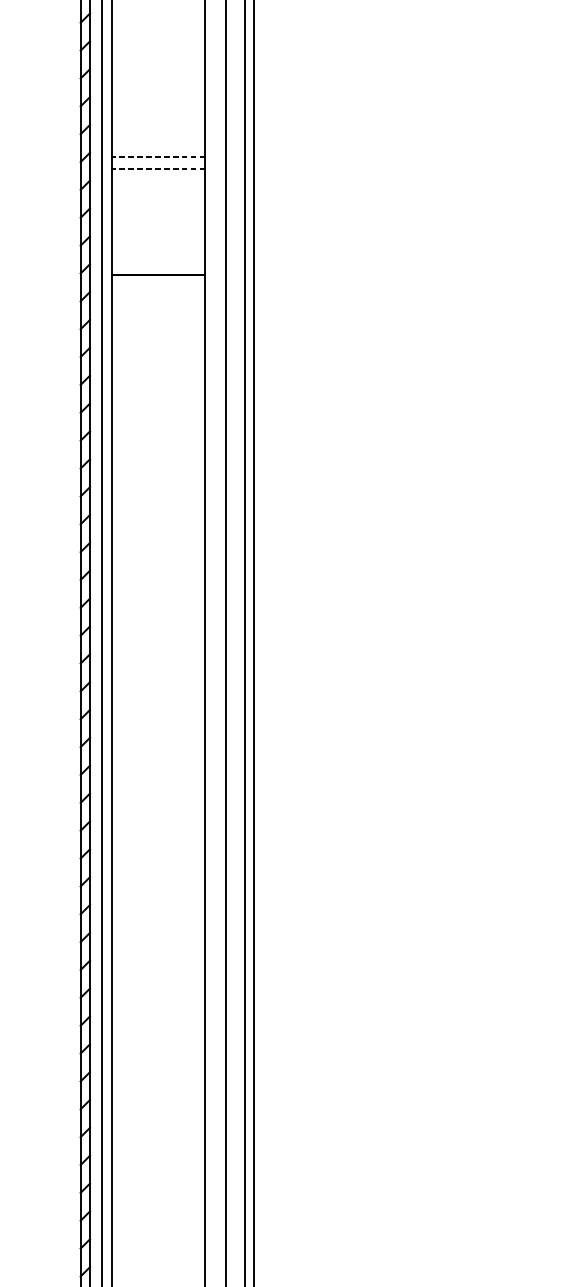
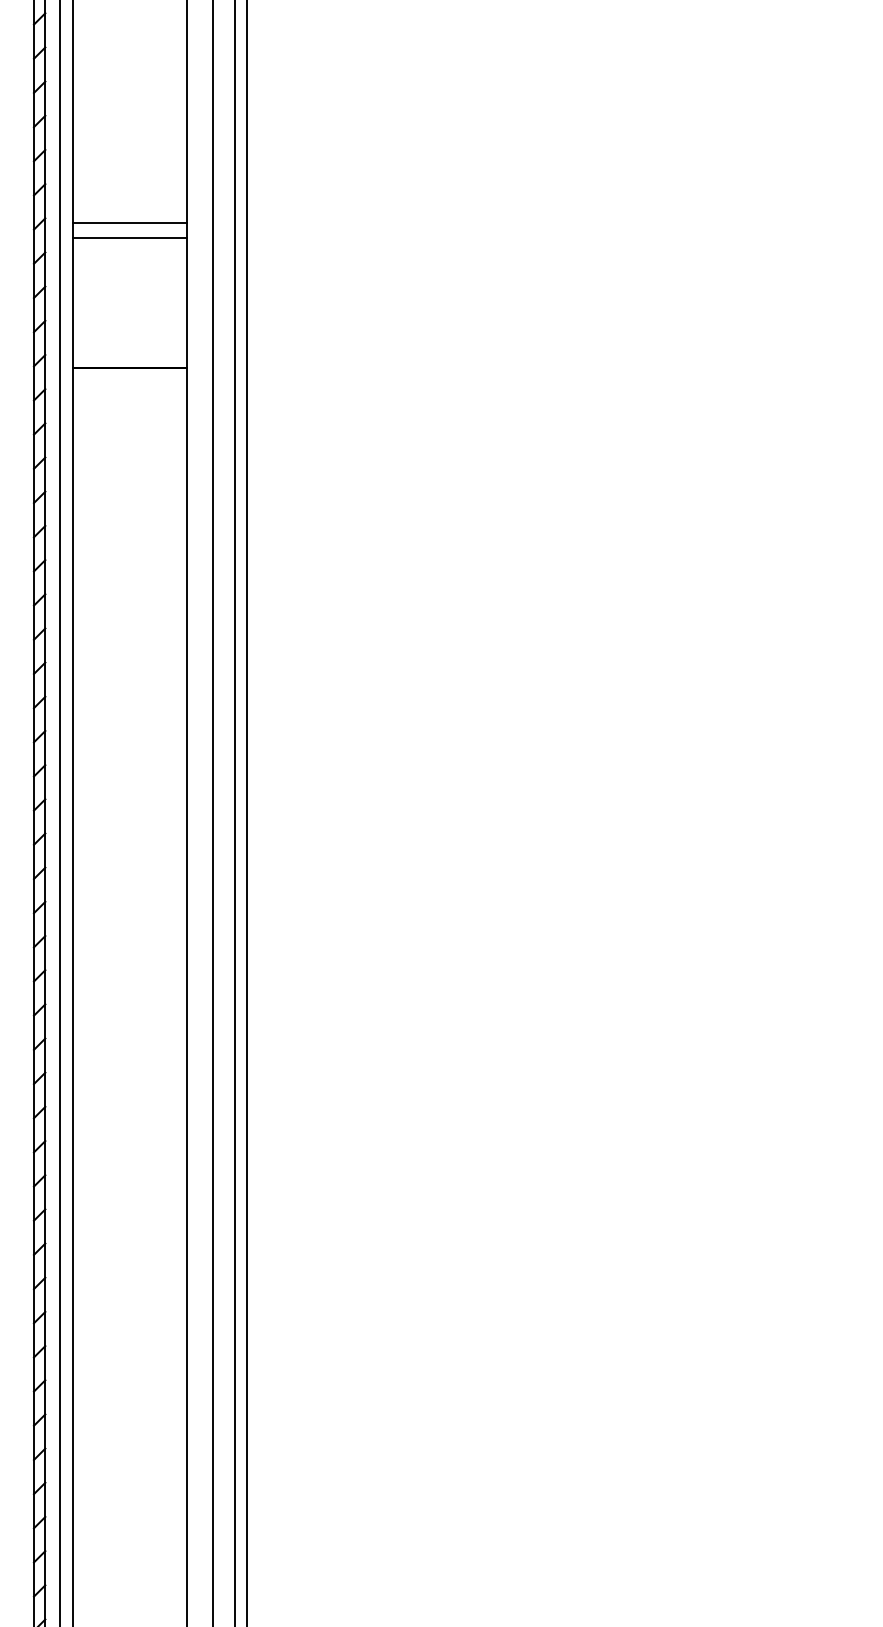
line: (158, 156) -> (129, 222), dashed -> solid
line: (158, 169) -> (129, 238), dashed -> solid

